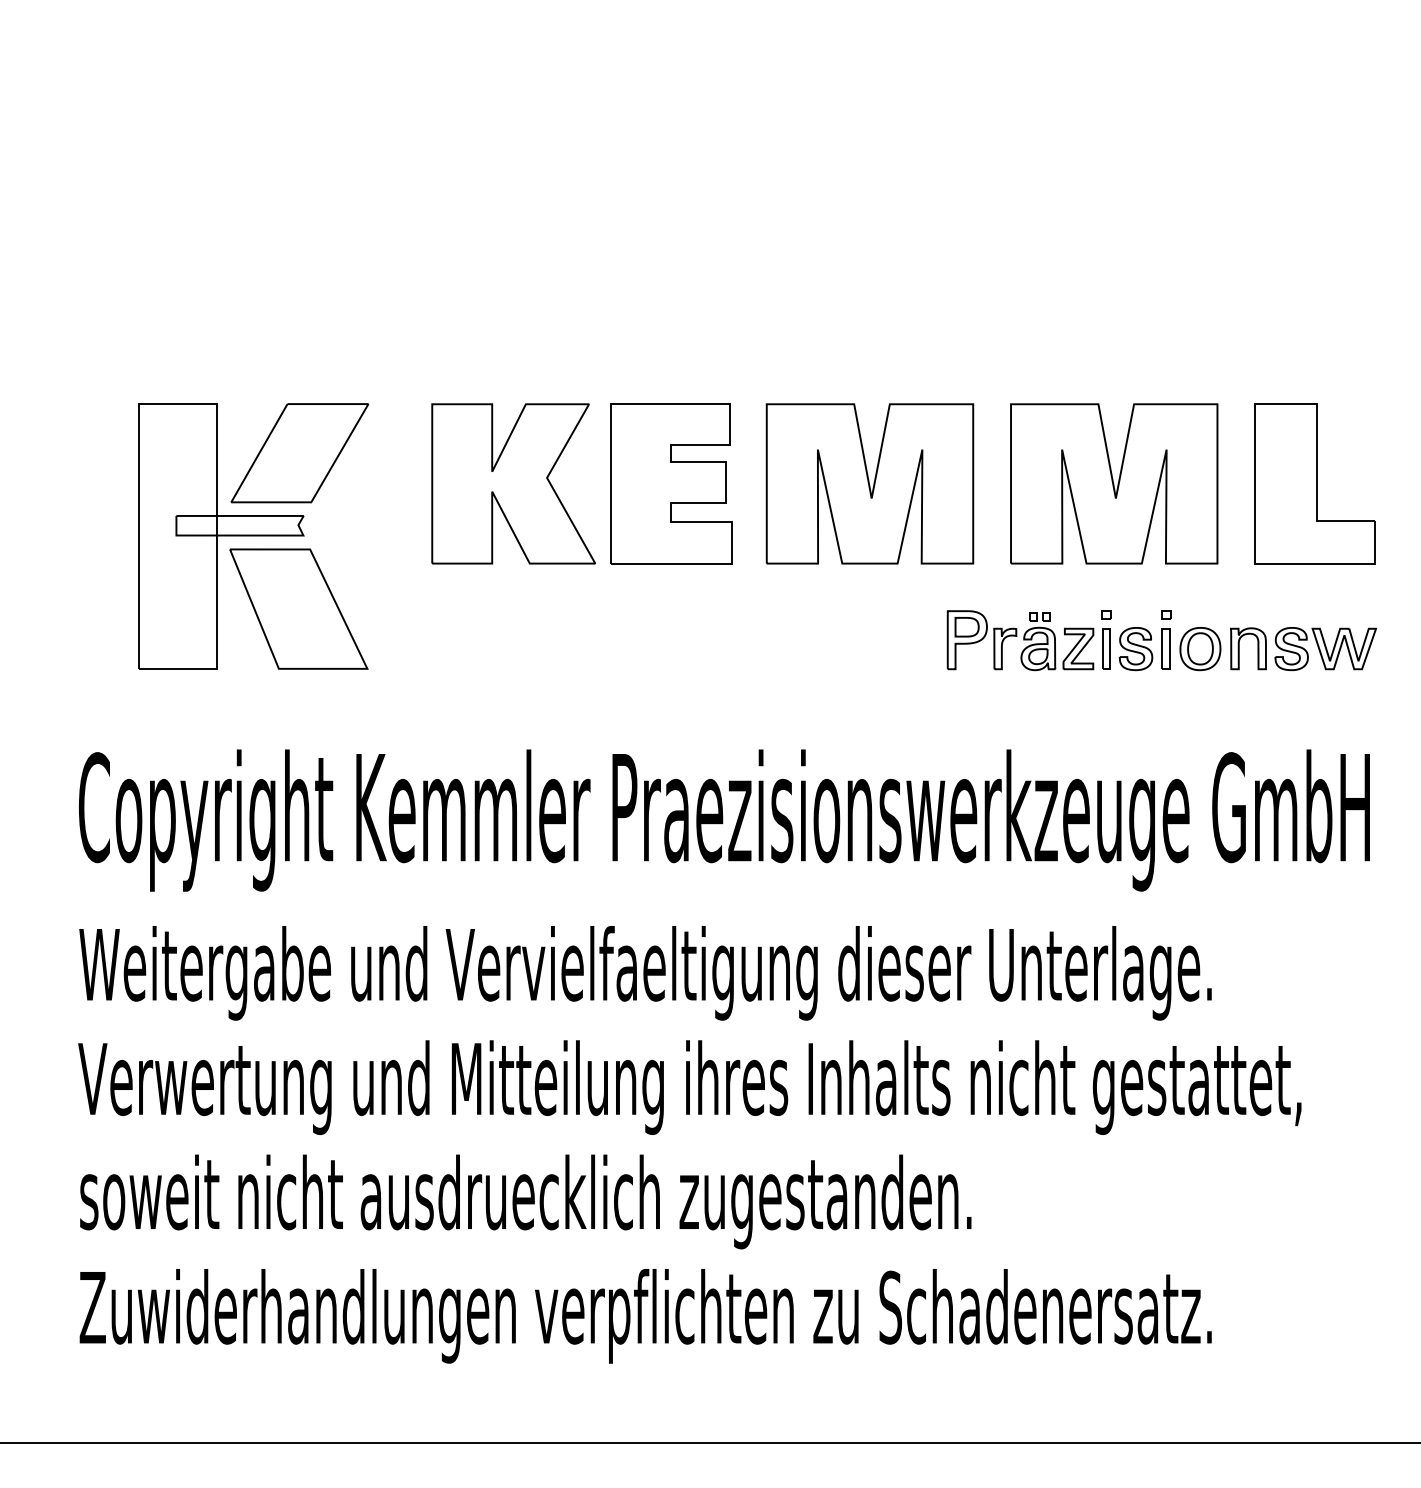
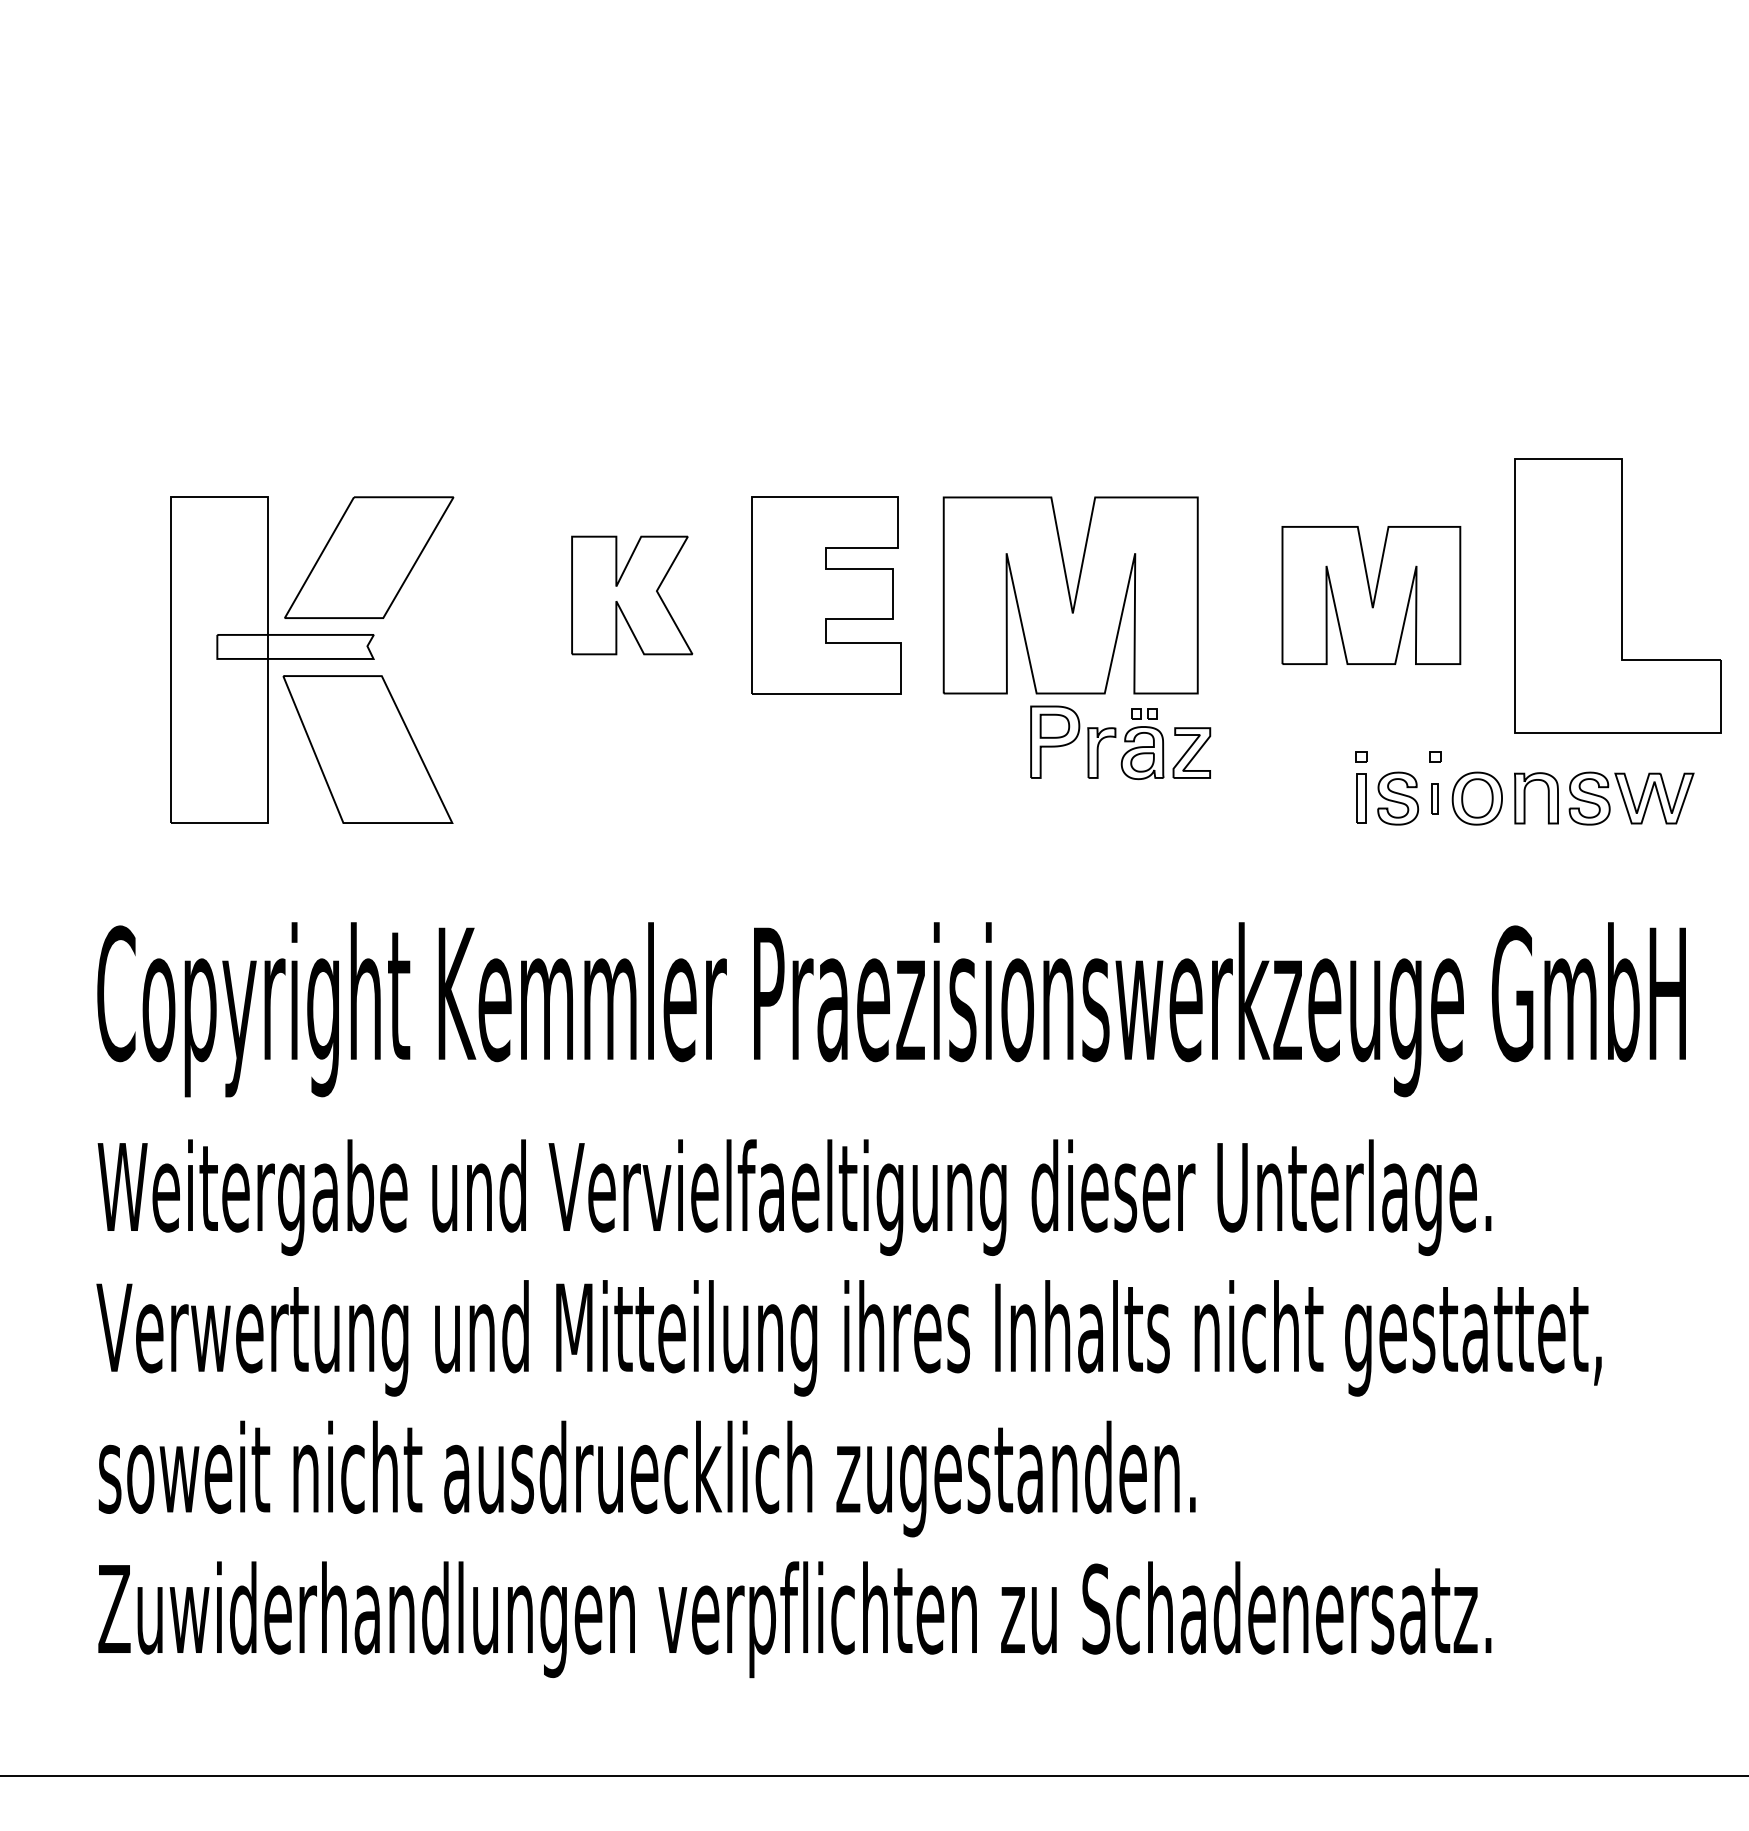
part: (513, 483) -> (632, 594), size x0.6
part: (1114, 483) -> (1371, 594), size x0.7
part: (1314, 483) -> (1617, 594), size x1.4
part: (1020, 640) -> (1120, 742), moved
part: (1165, 648) -> (1434, 797), size x0.6

